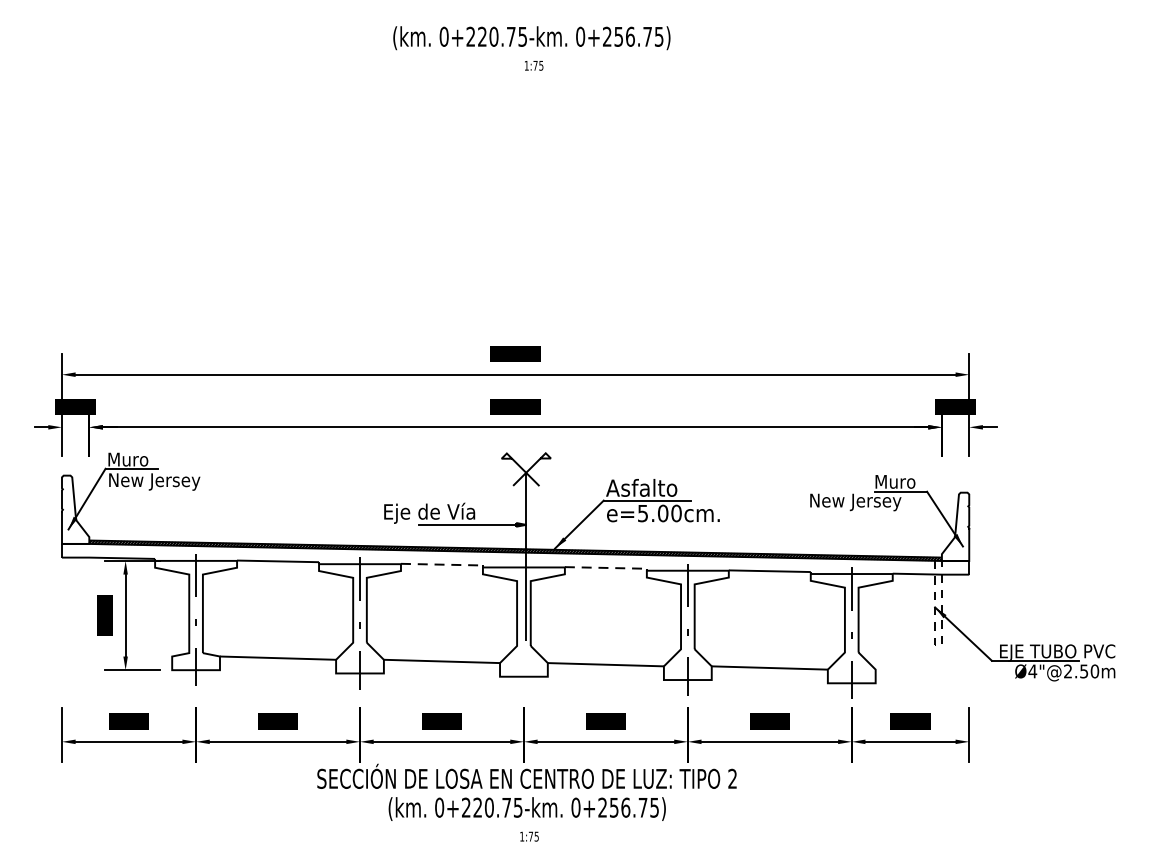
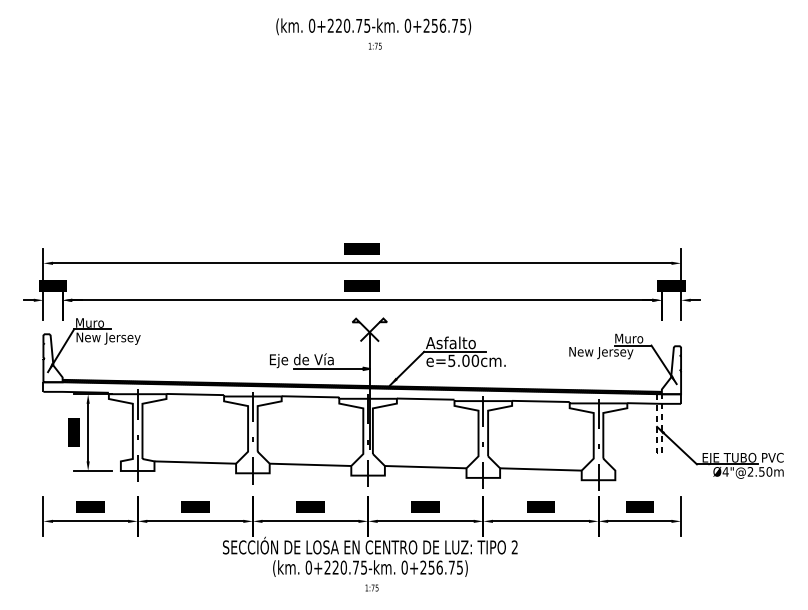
line: (441, 564) -> (310, 396), dashed -> solid
line: (605, 568) -> (425, 399), dashed -> solid
line: (524, 626) -> (368, 440), added

